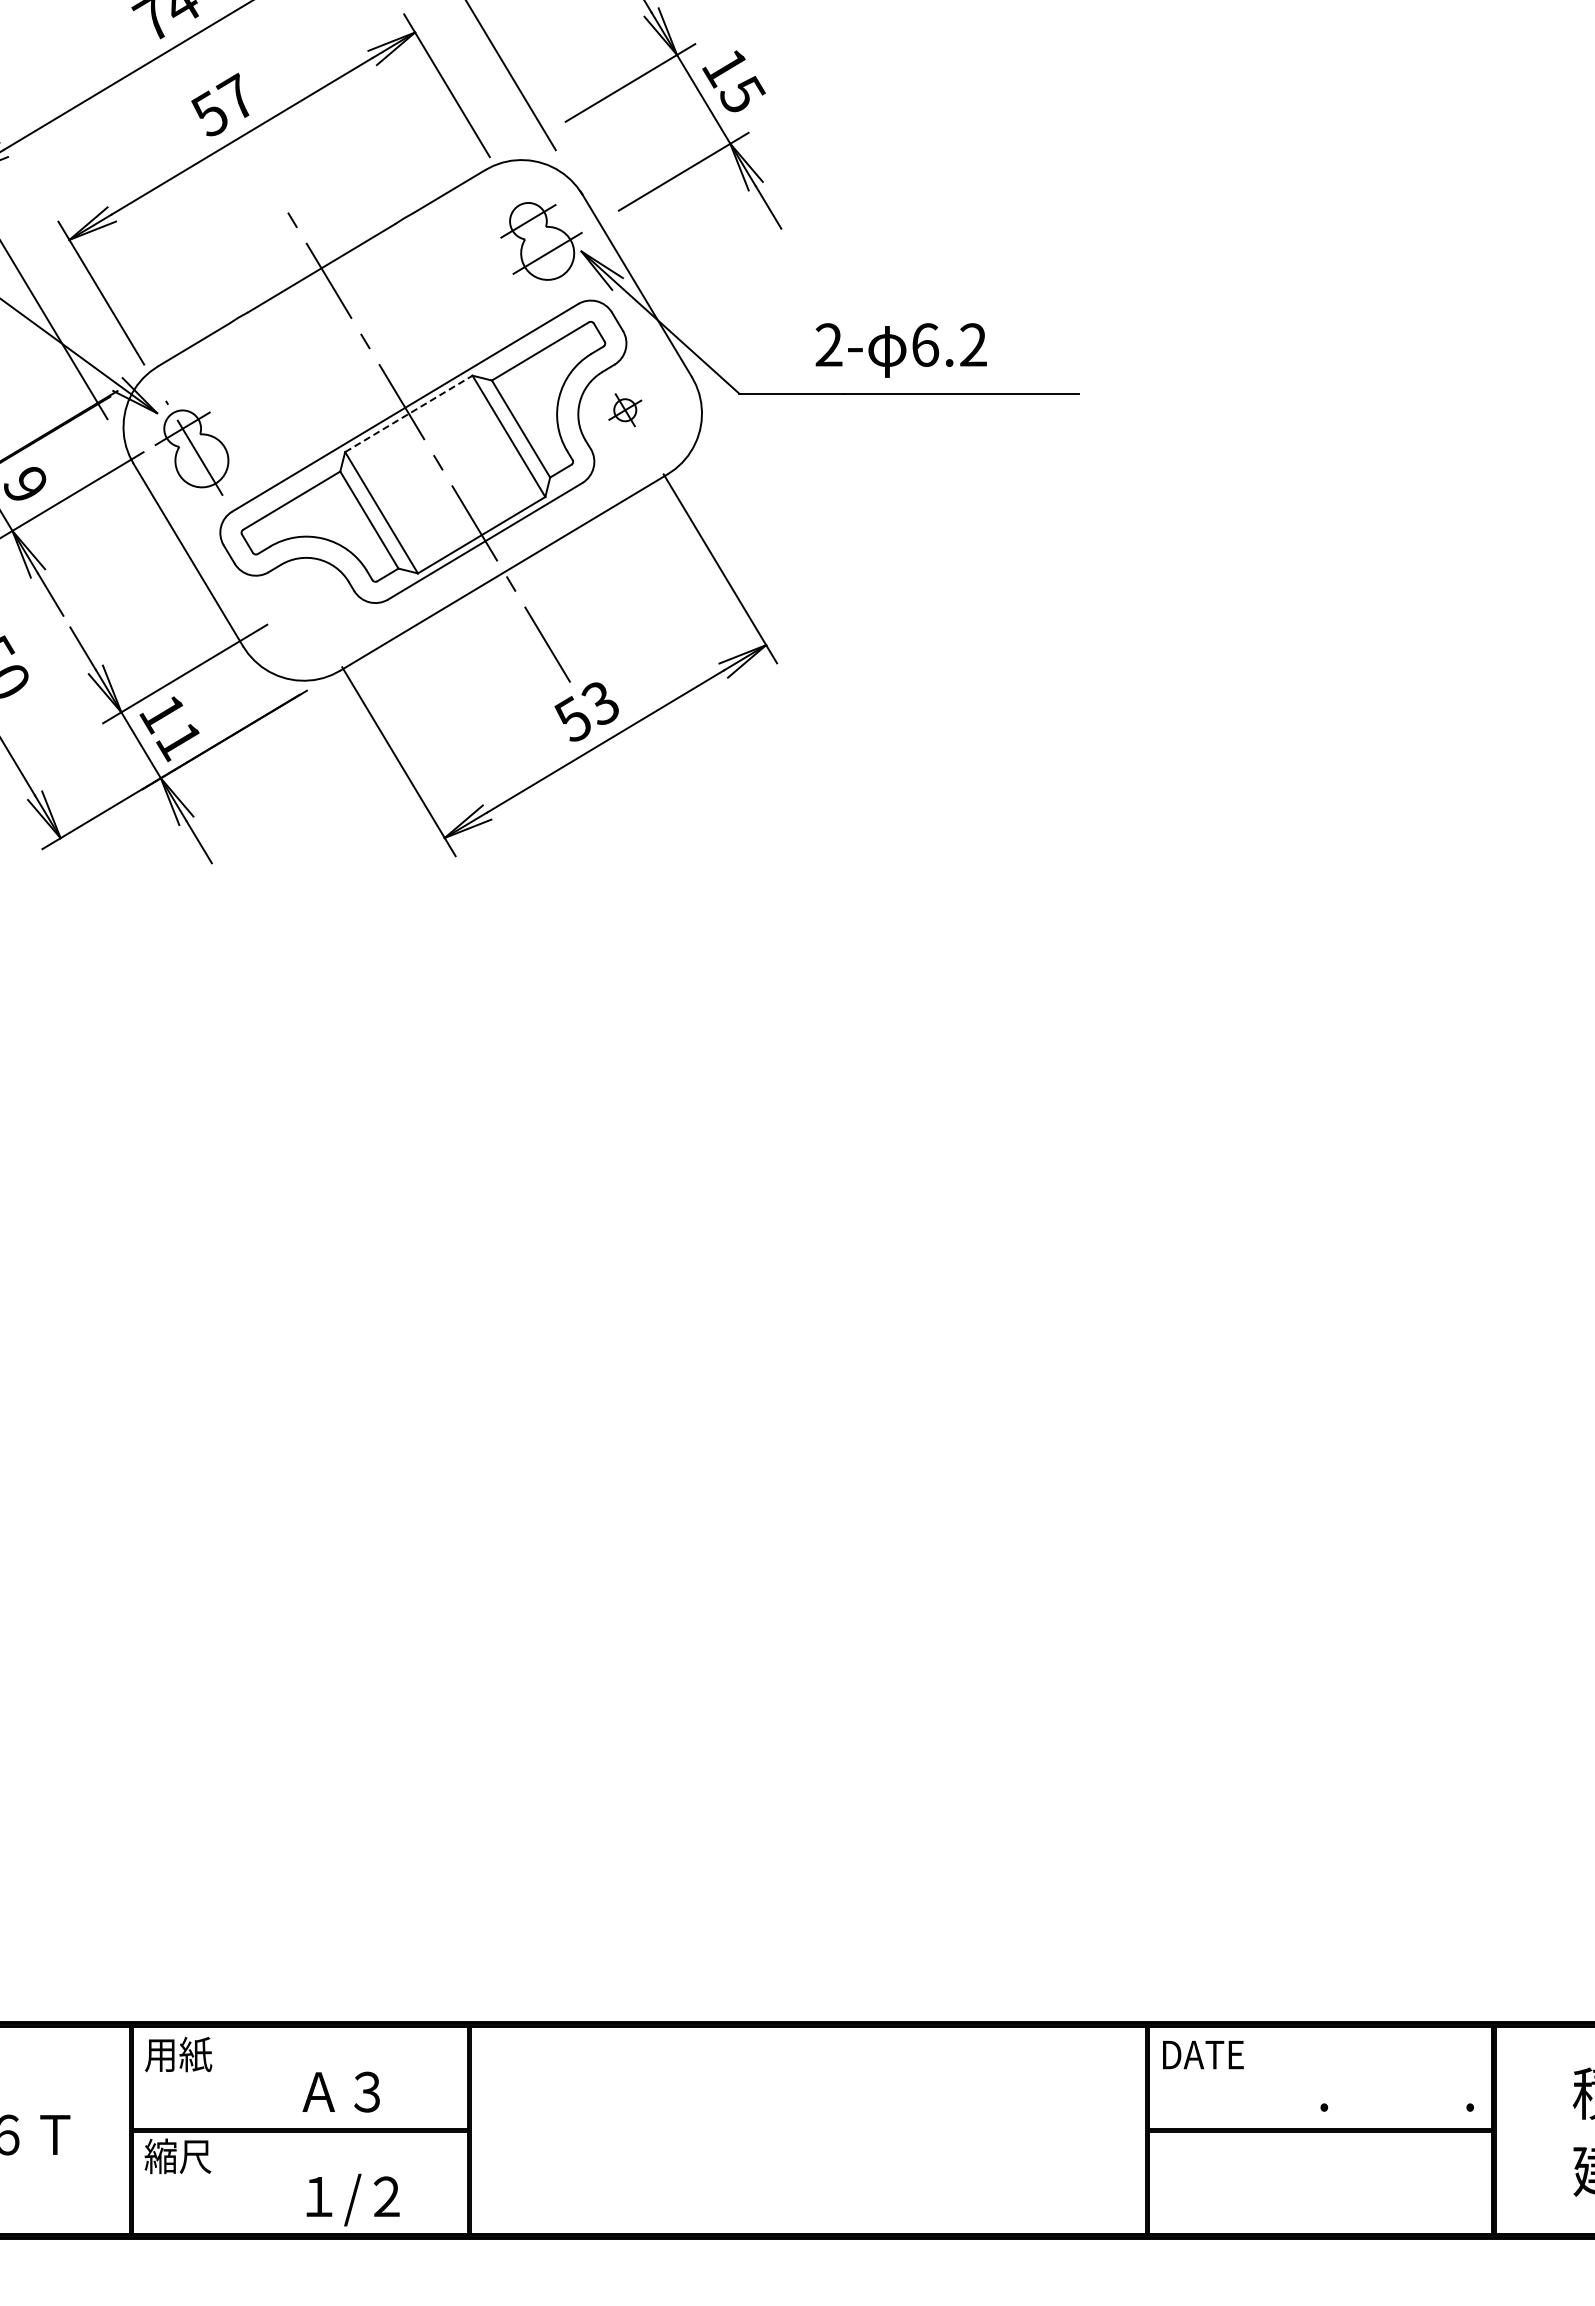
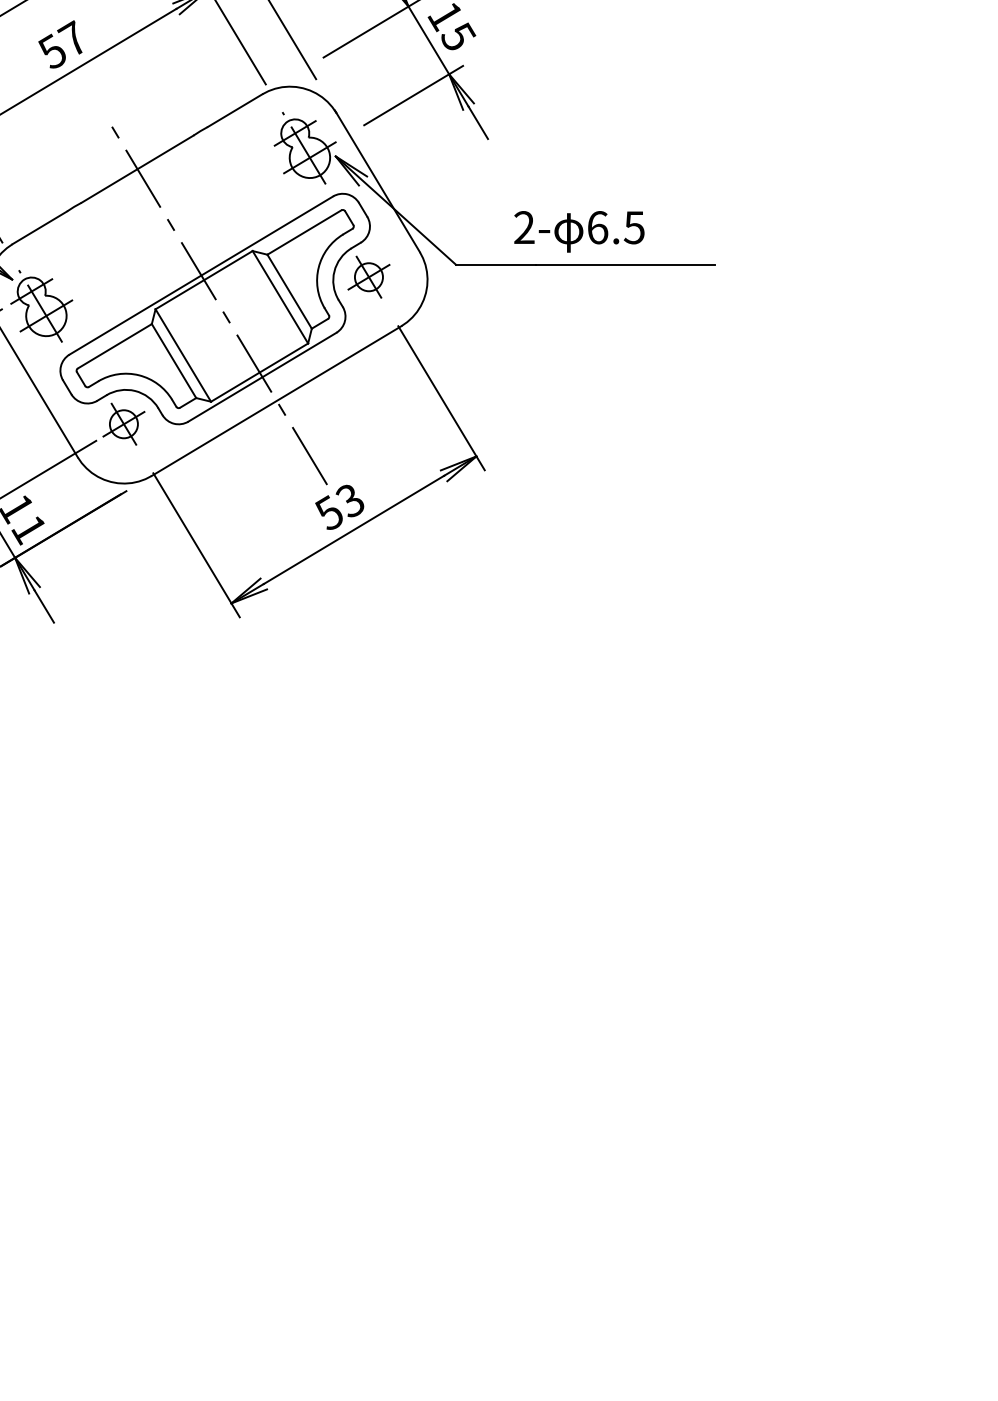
line: (539, 240) -> (303, 147), added
text: (972, 344) -> (633, 227), 6.2 -> 6.5
part: (625, 410) -> (369, 277), size x1.67
line: (409, 413) -> (204, 279), dashed -> solid
line: (201, 460) -> (46, 315), added
part: (303, 602) -> (123, 423), added

